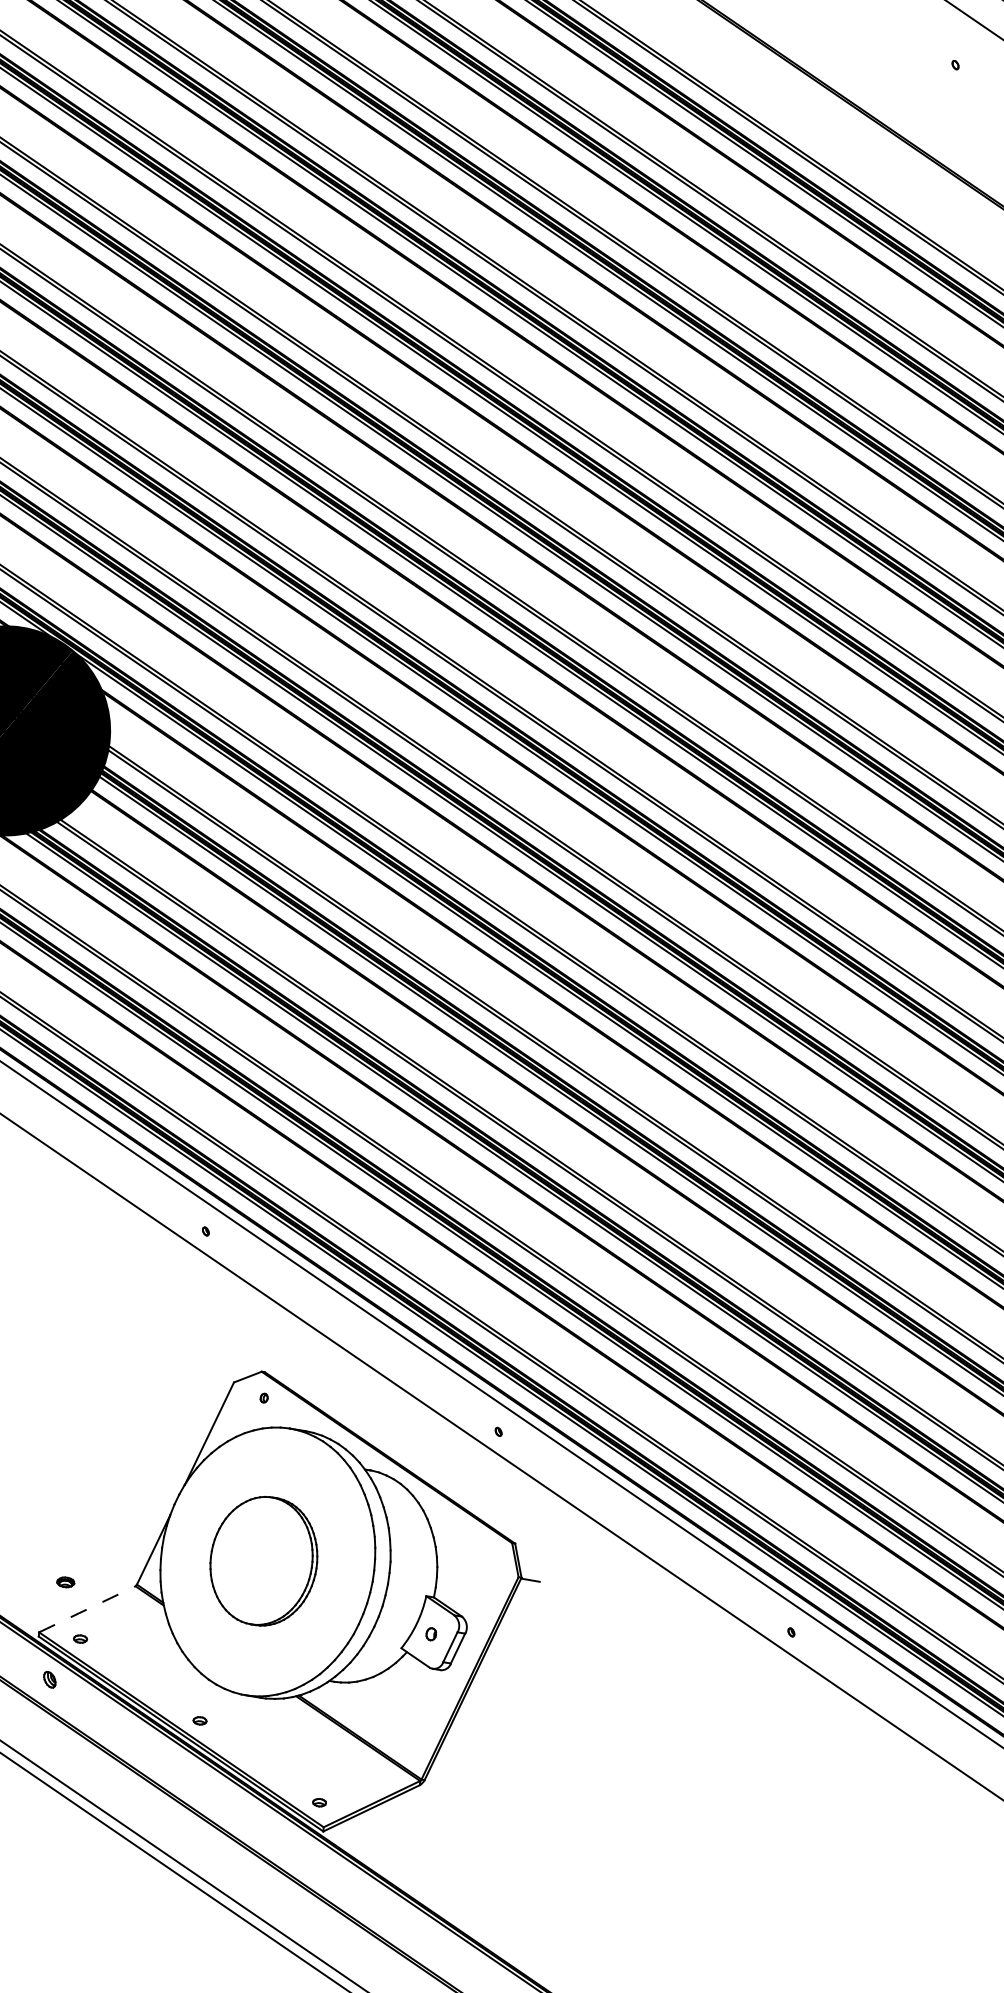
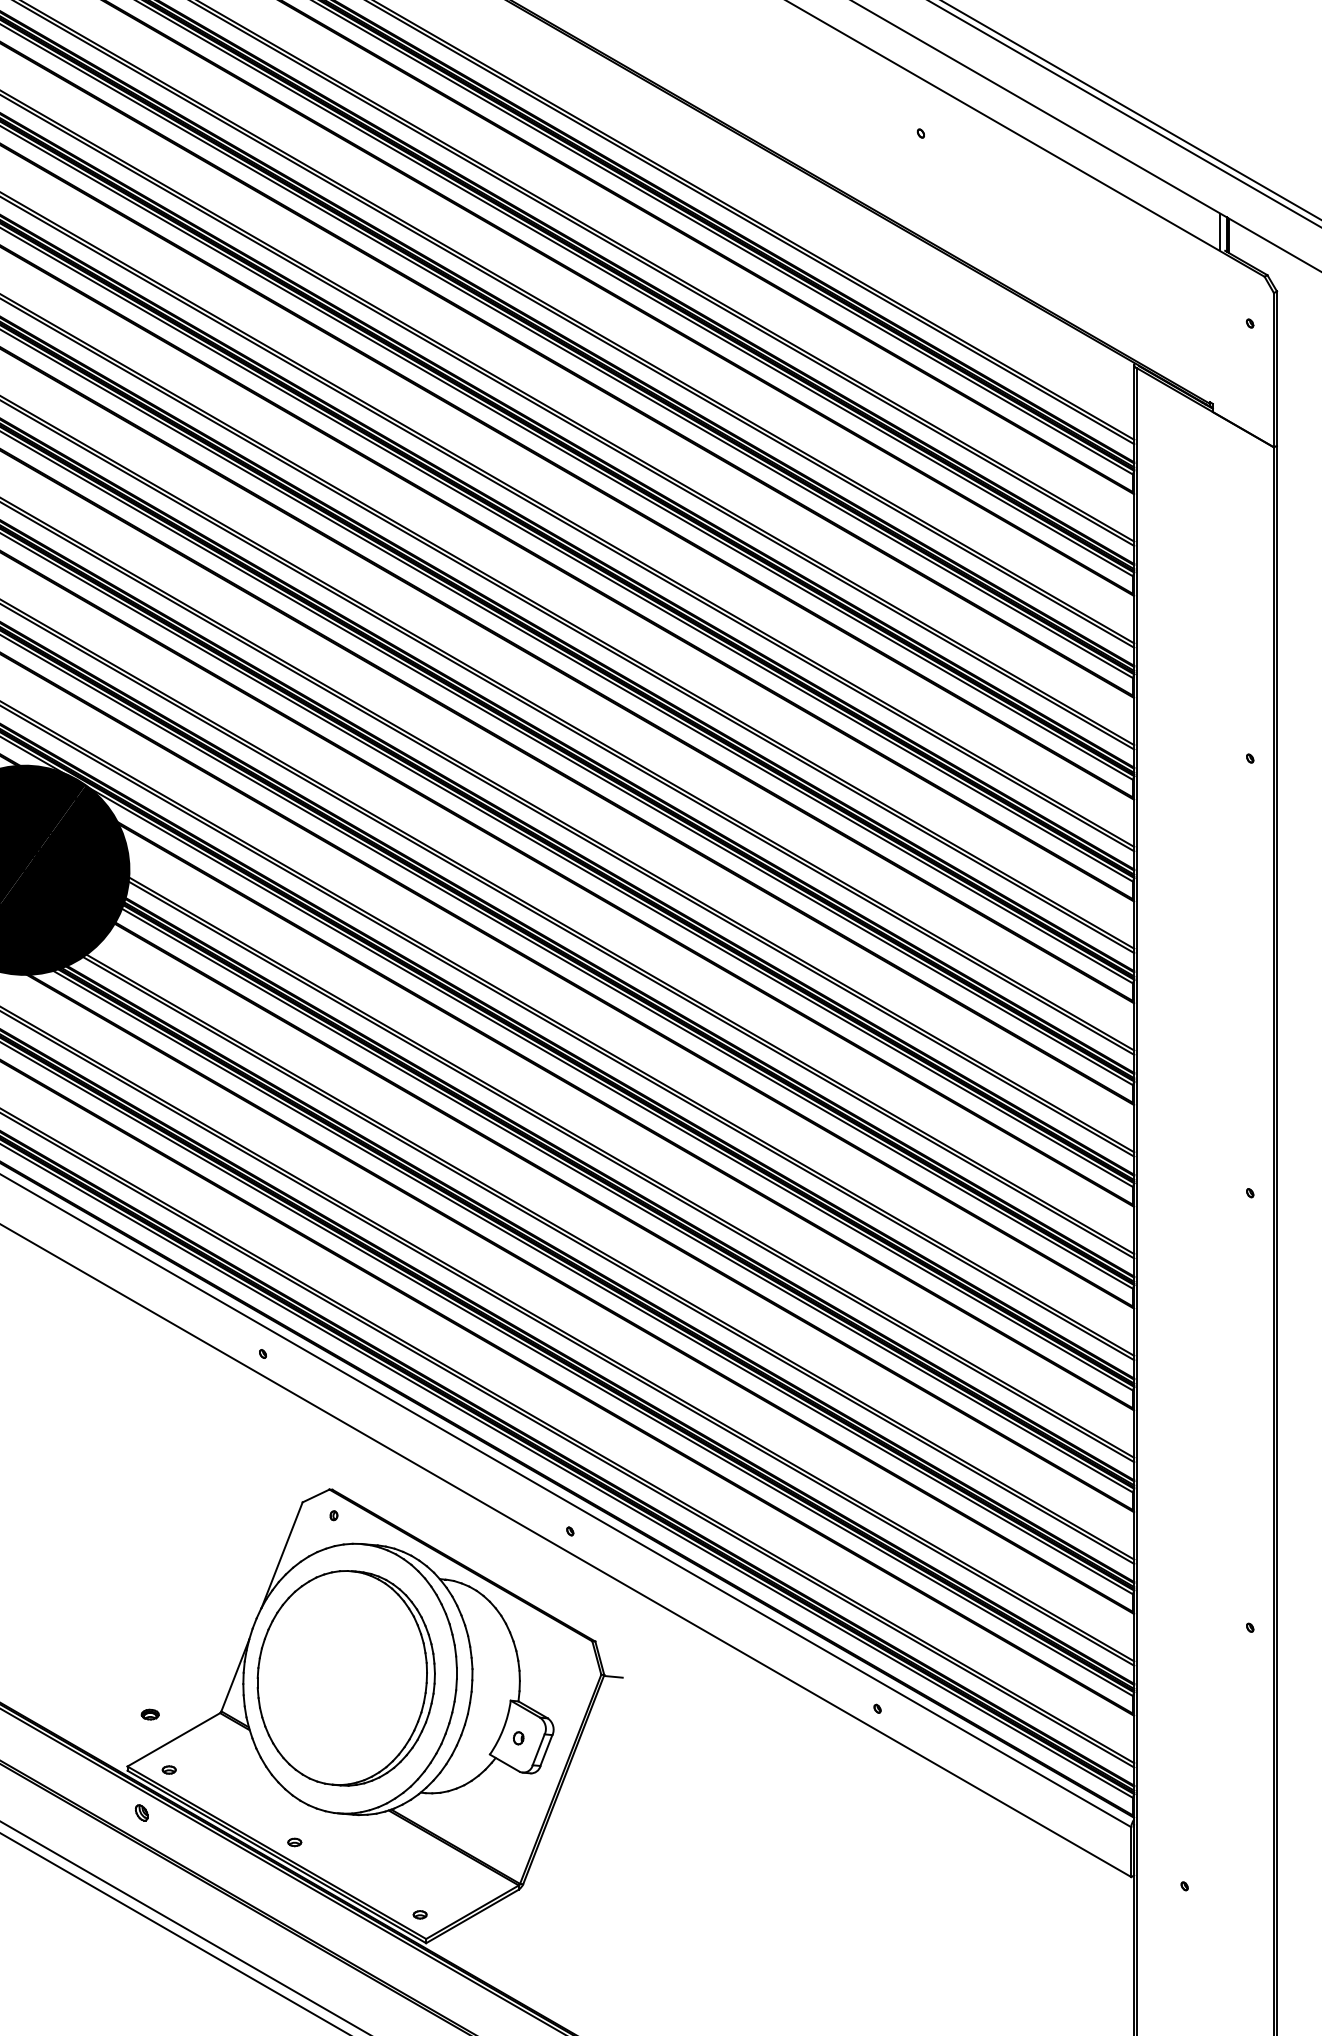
part: (263, 1561) -> (345, 1678), size x1.67
line: (88, 1609) -> (174, 1739), dashed -> solid

